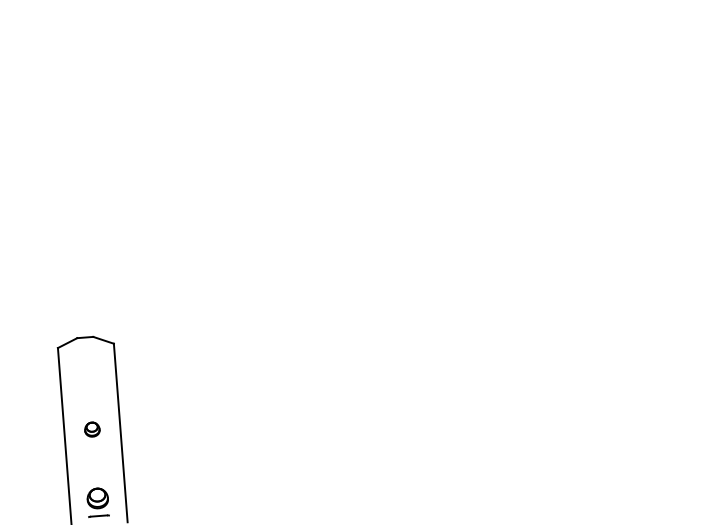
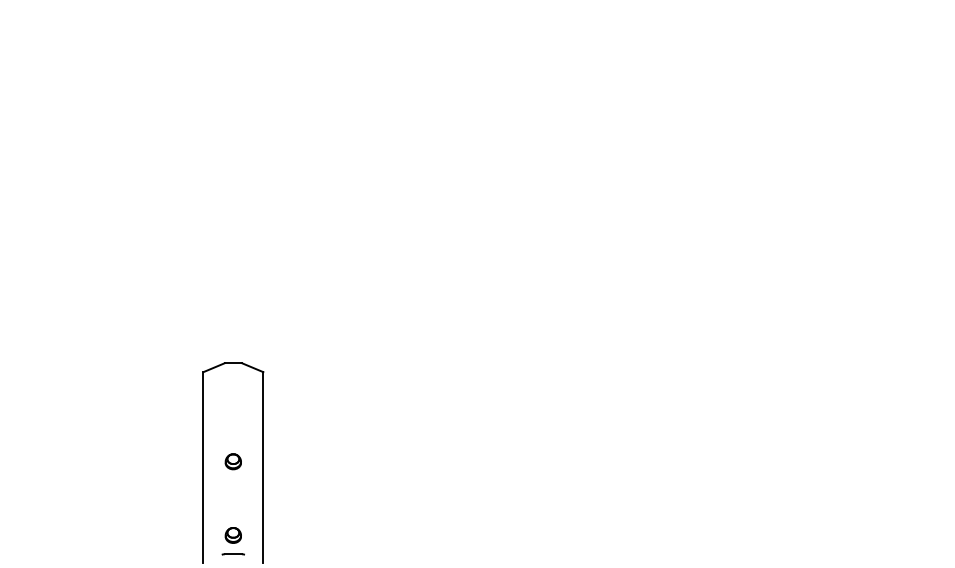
part: (96, 498) -> (232, 535), size x0.71

